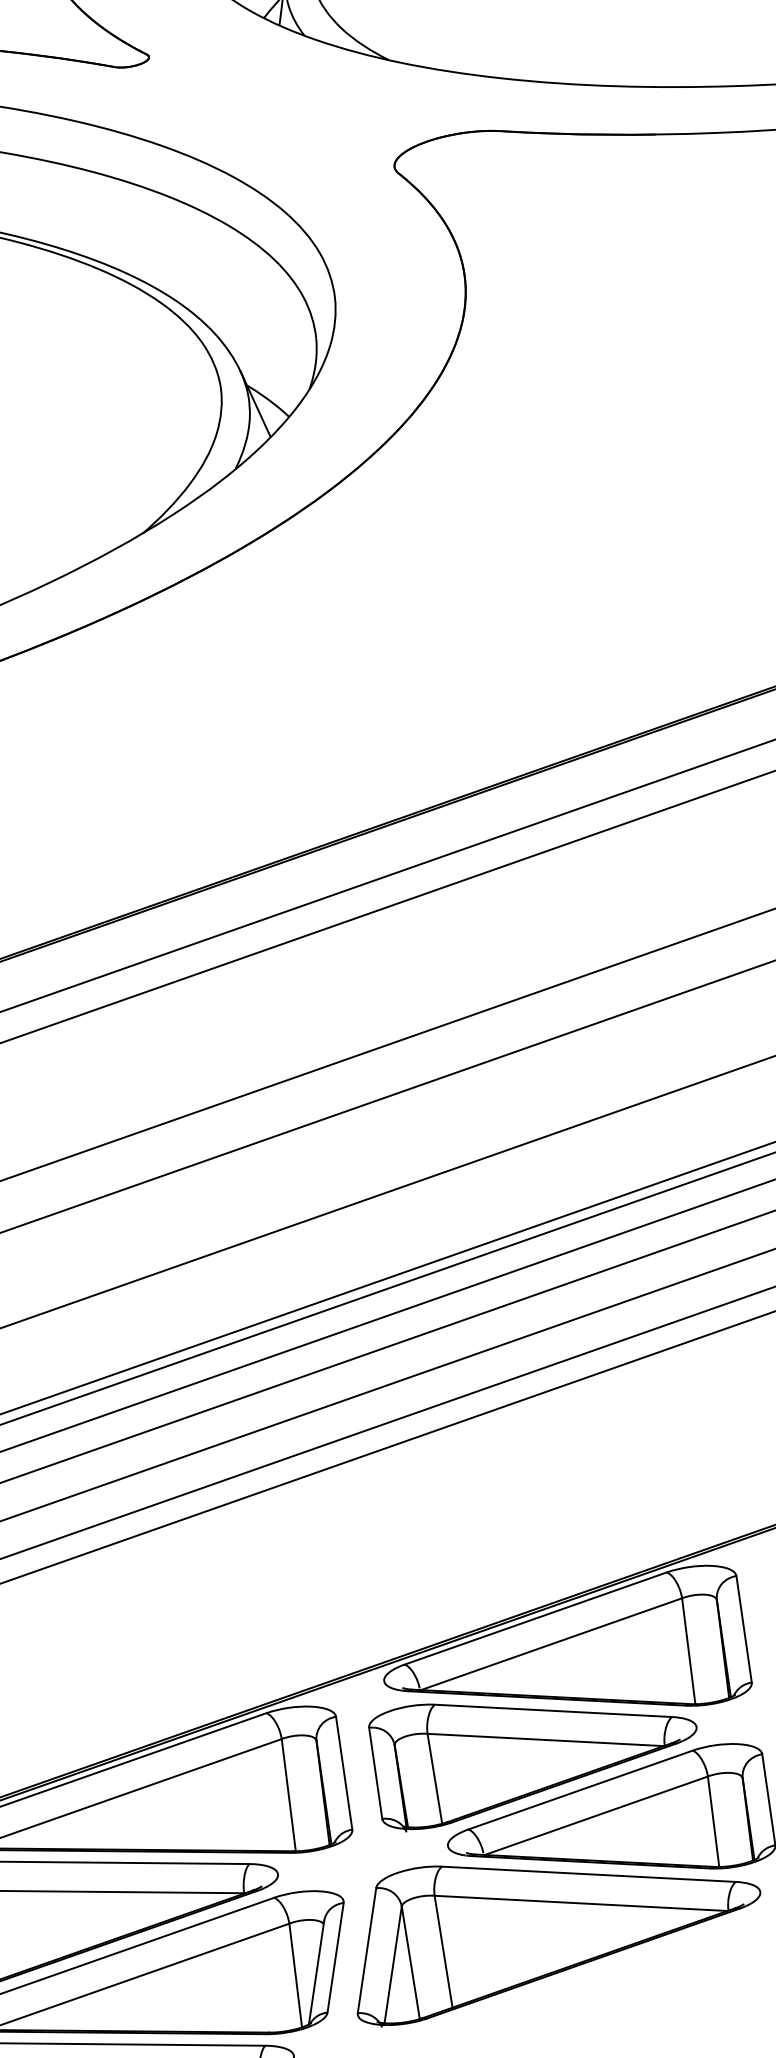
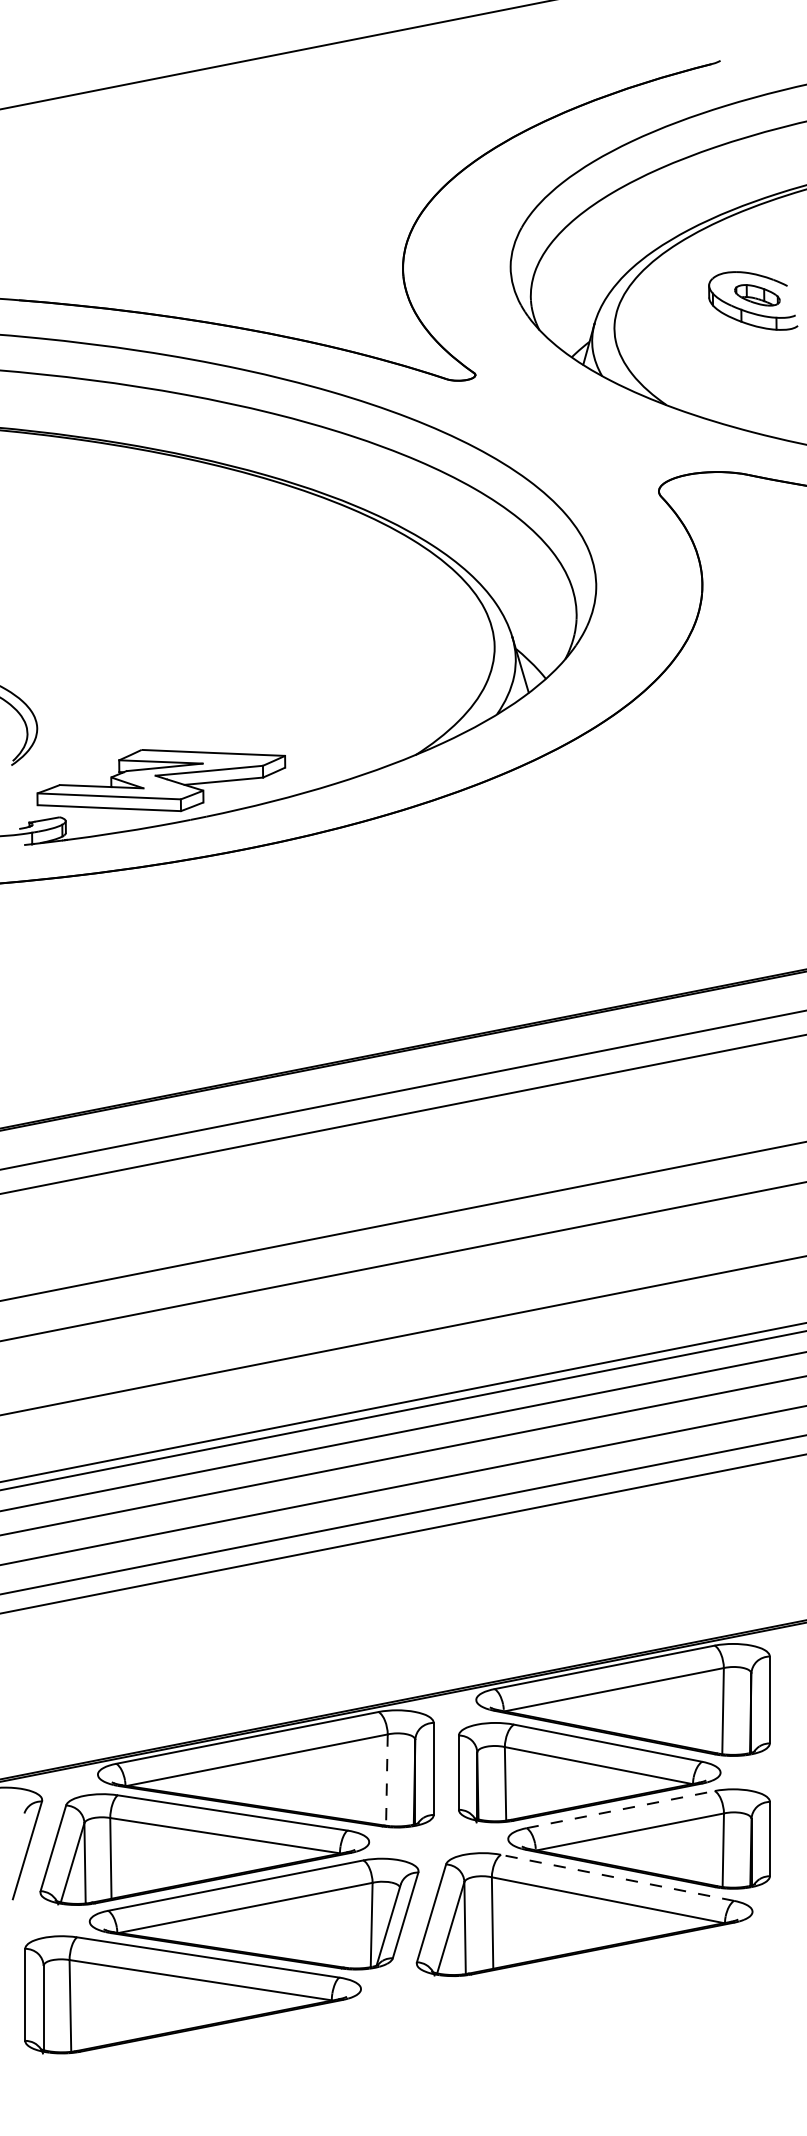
line: (580, 1789) -> (620, 1809), solid -> dashed
line: (288, 1795) -> (386, 1780), solid -> dashed
line: (588, 1873) -> (617, 1877), solid -> dashed

